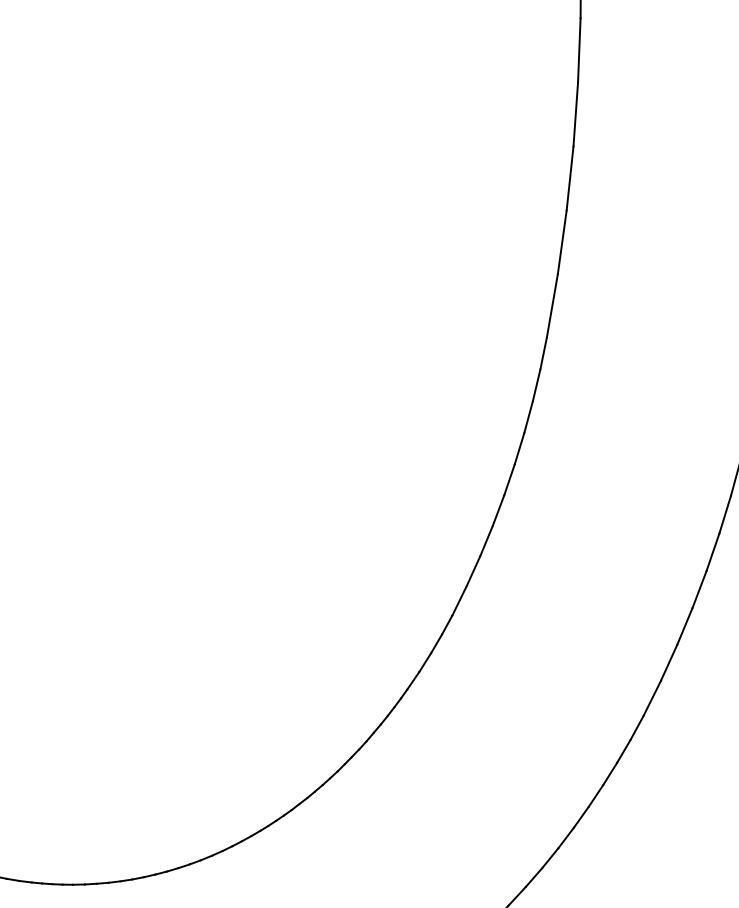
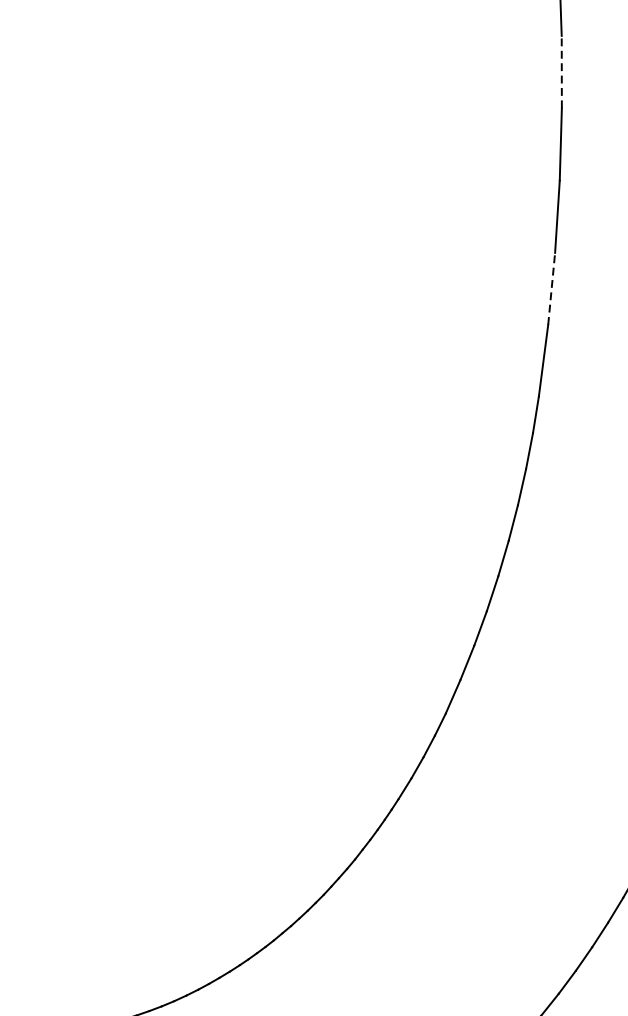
line: (579, 49) -> (561, 71), solid -> dashed
line: (562, 241) -> (551, 287), solid -> dashed

